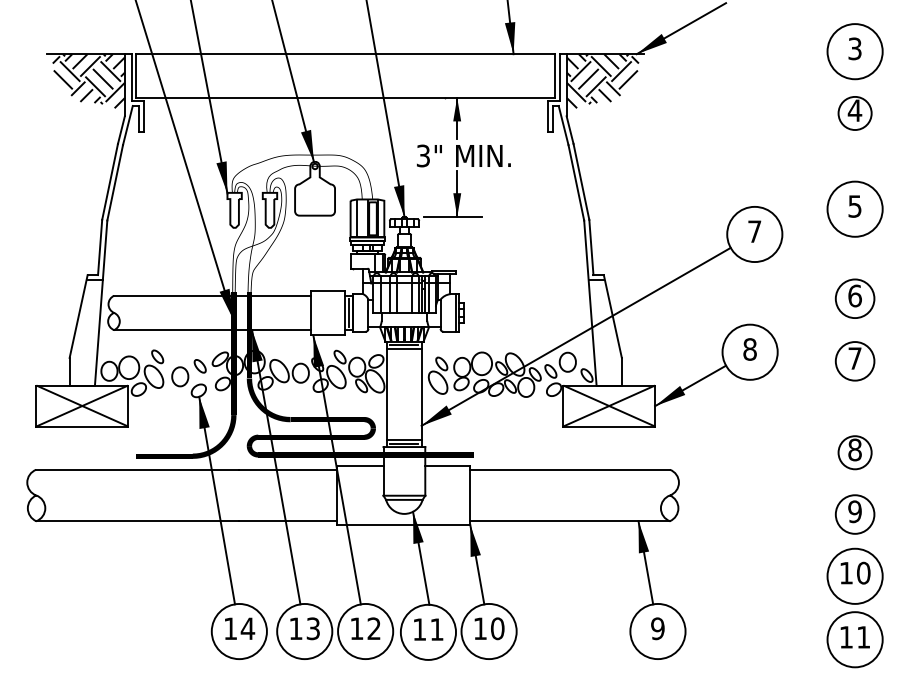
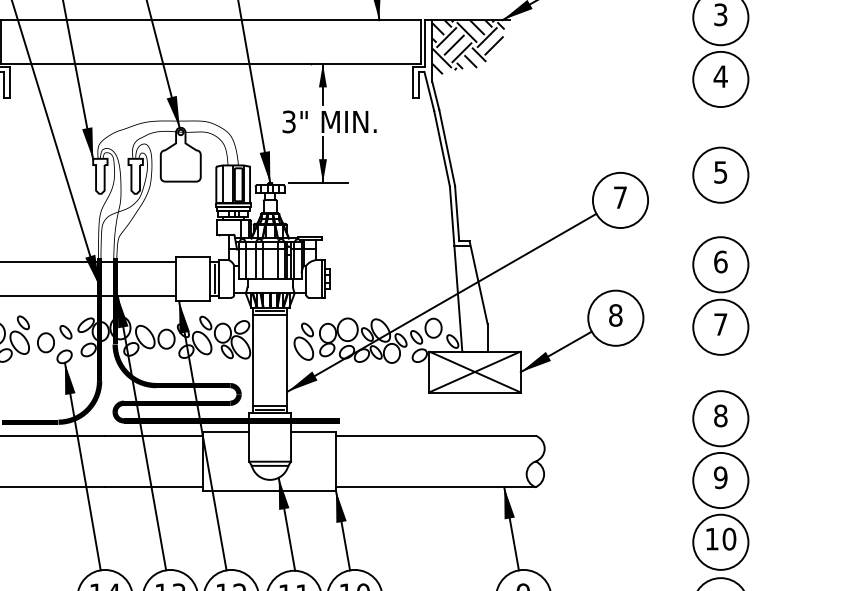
circle: (854, 113) -> (720, 79), size x1.67
circle: (854, 298) -> (720, 264), size x1.43
circle: (854, 360) -> (720, 326), size x1.43
circle: (854, 452) -> (720, 418), size x1.67
circle: (854, 514) -> (720, 480), size x1.43

